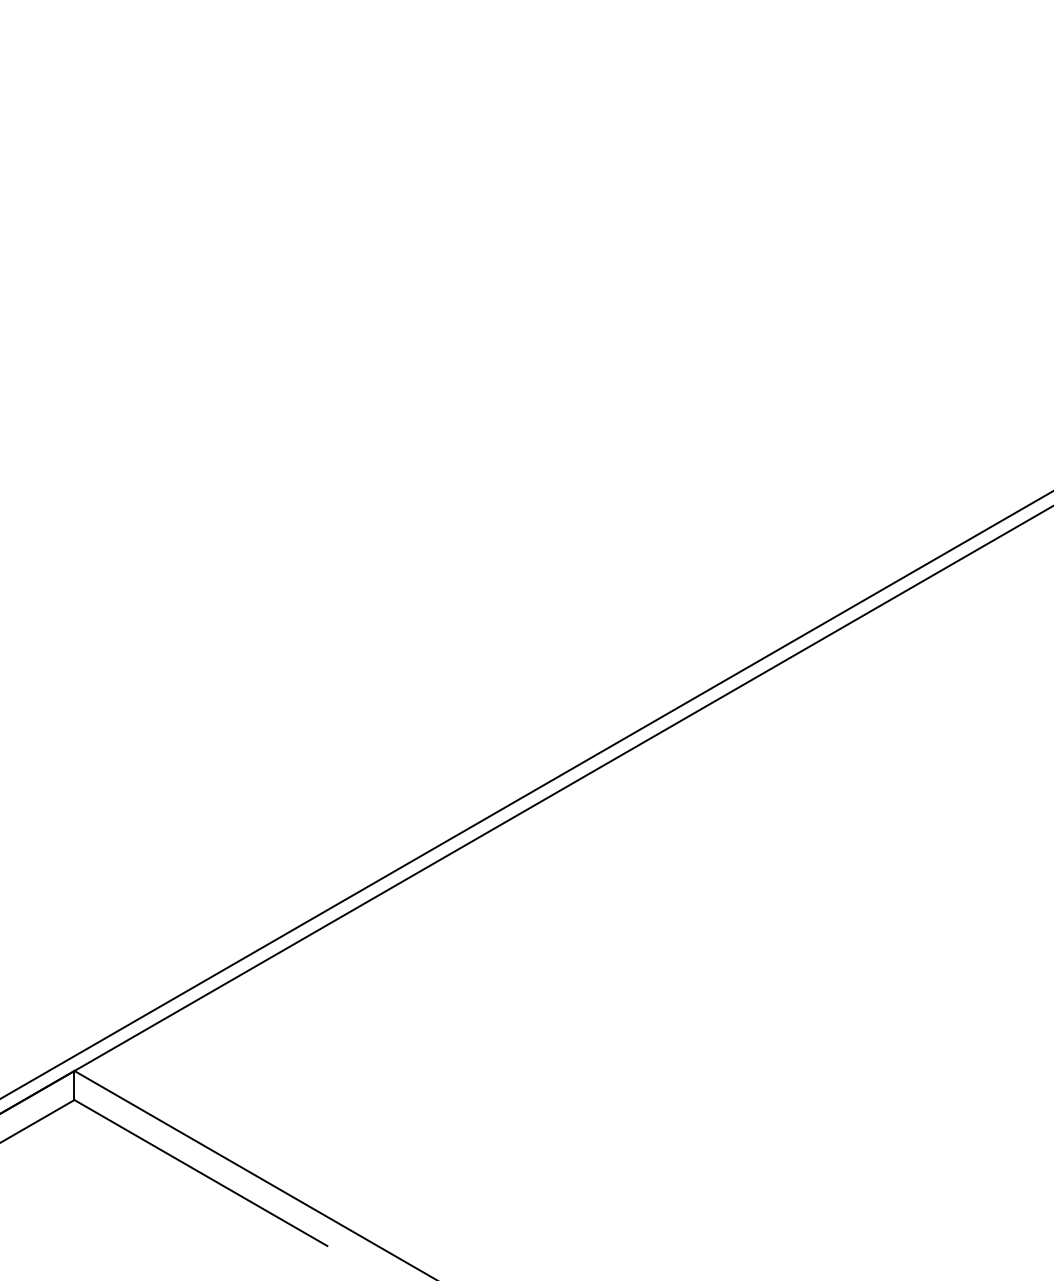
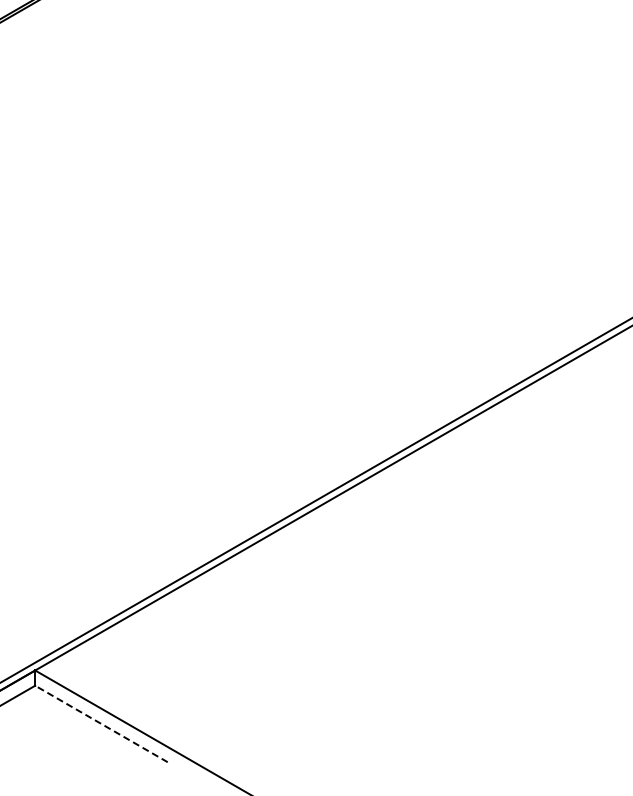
line: (200, 1172) -> (101, 723), solid -> dashed

